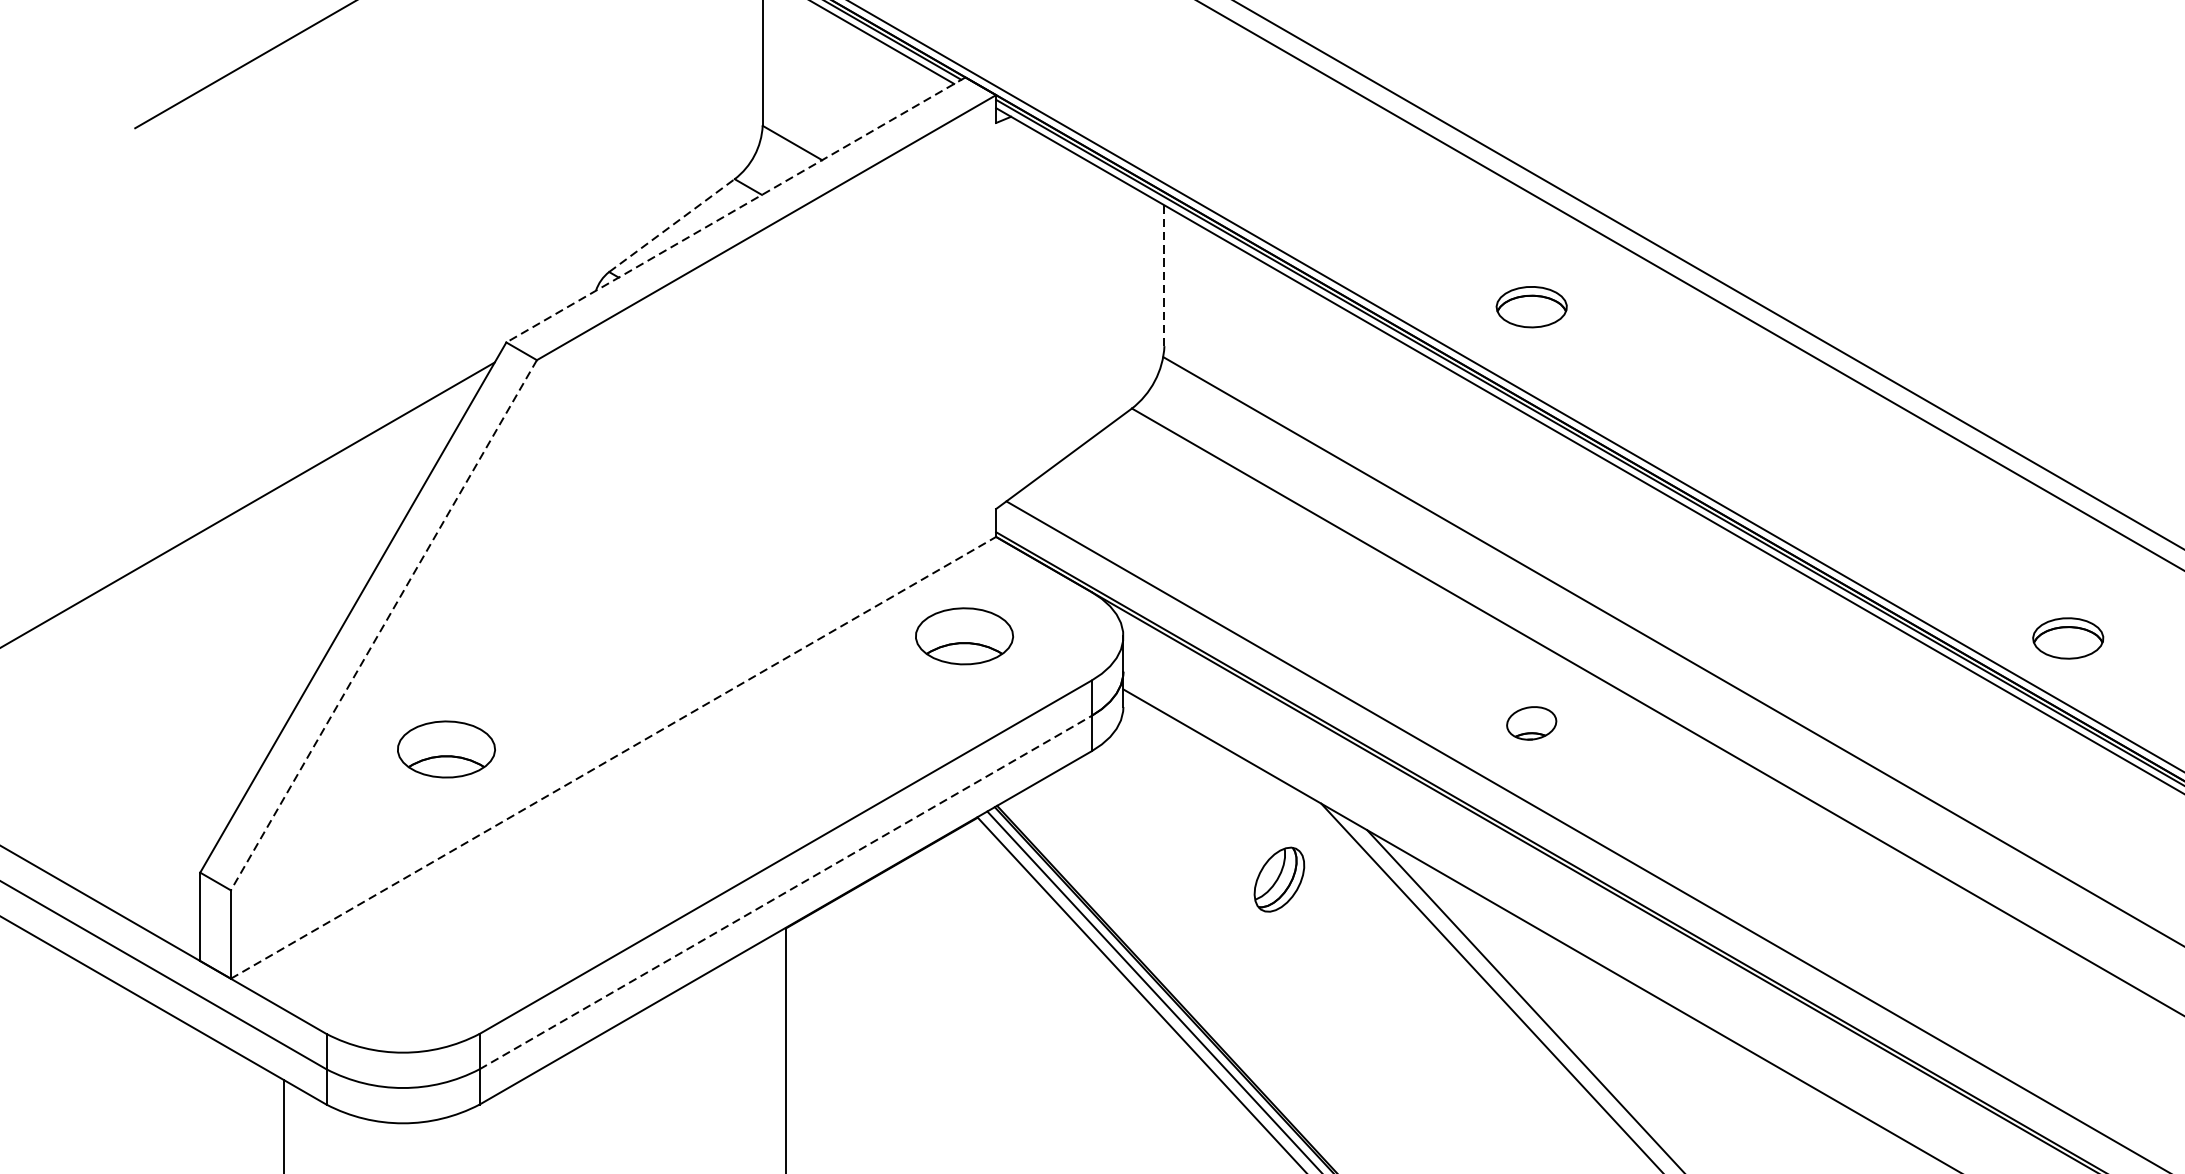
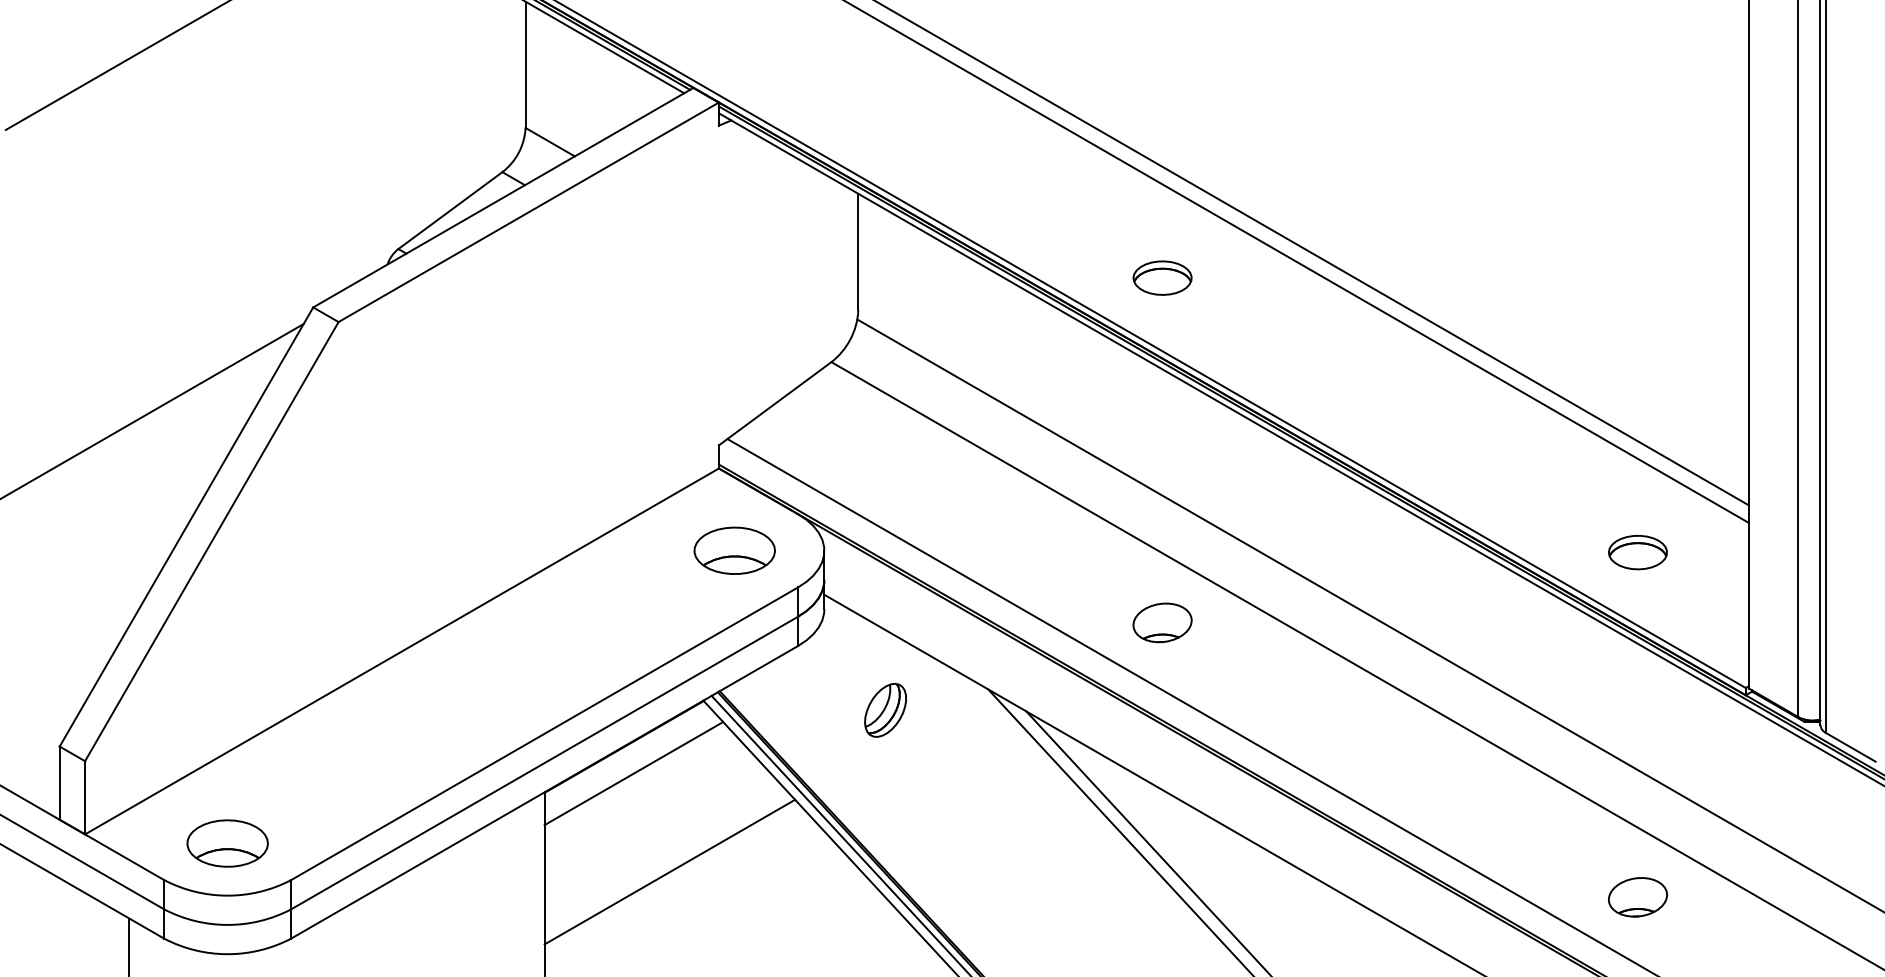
line: (736, 209) -> (503, 197), dashed -> solid
line: (672, 225) -> (450, 210), dashed -> solid
line: (1164, 276) -> (858, 252), dashed -> solid
line: (383, 625) -> (211, 541), dashed -> solid
part: (964, 635) -> (734, 550), moved
part: (2067, 638) -> (1637, 552), moved
part: (1531, 722) -> (1162, 622), size x1.43
part: (446, 749) -> (227, 843), moved
line: (614, 757) -> (402, 651), dashed -> solid
part: (1279, 878) -> (885, 709), moved
line: (785, 893) -> (544, 763), dashed -> solid
line: (892, 905) -> (633, 773), added
line: (936, 1023) -> (669, 871), added
part: (2105, 1054) -> (1637, 897), added

